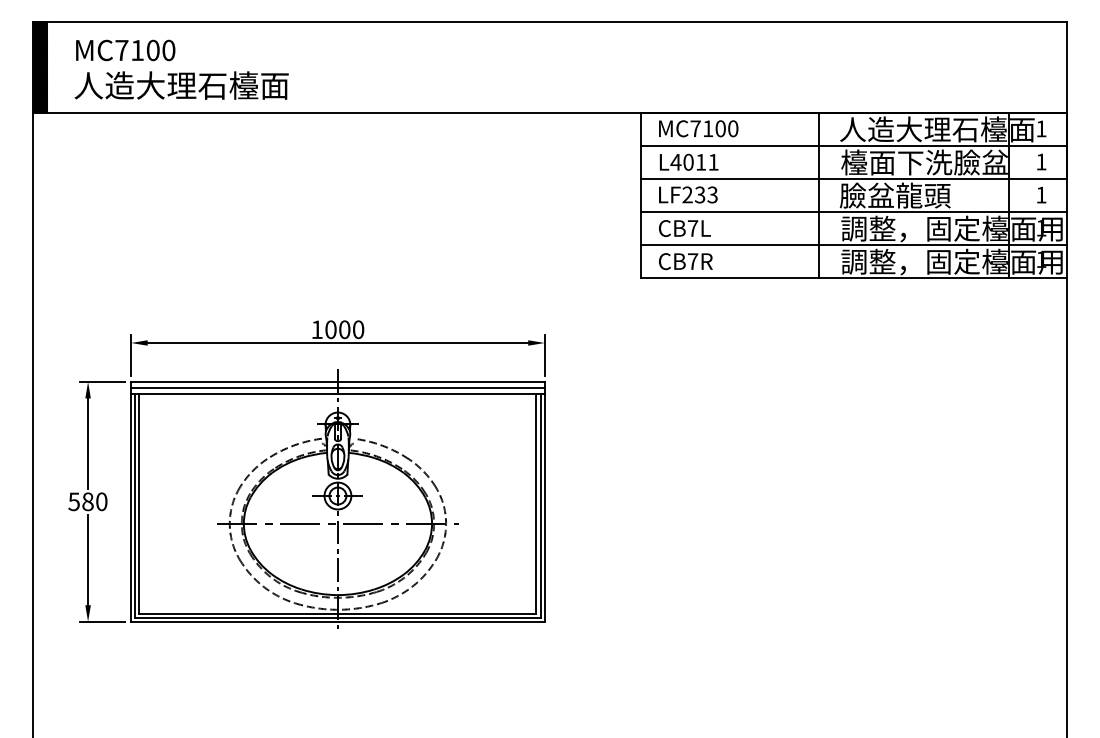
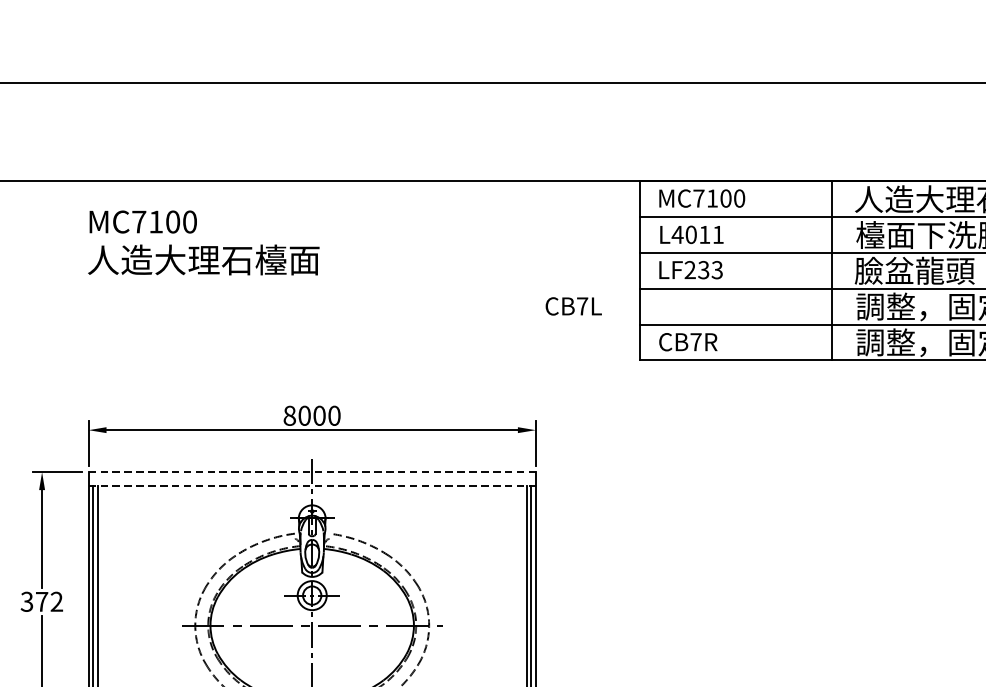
text: (181, 69) -> (203, 242), moved
text: (684, 228) -> (573, 306), moved
text: (316, 329) -> (289, 415), 1000 -> 8000
line: (337, 381) -> (311, 471), solid -> dashed
line: (337, 387) -> (311, 478), removed
line: (337, 394) -> (311, 485), solid -> dashed
text: (88, 501) -> (42, 601), 580 -> 372

